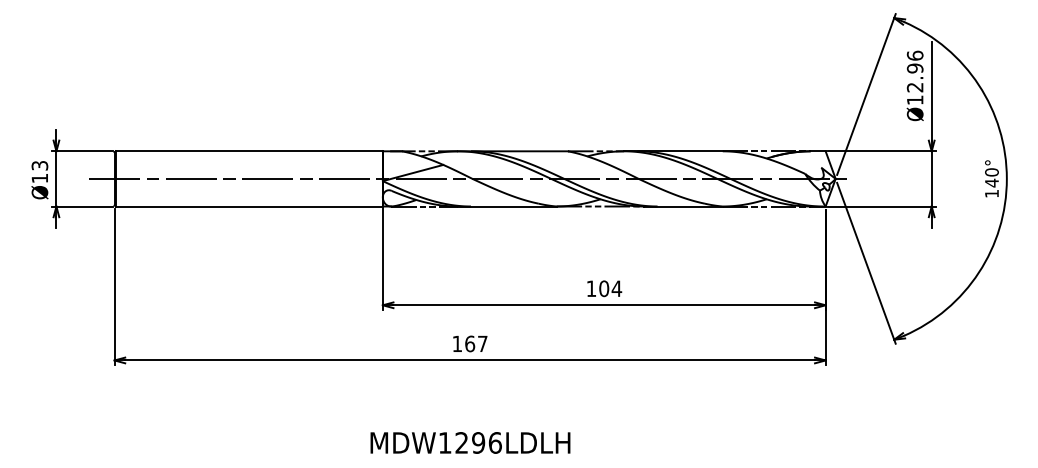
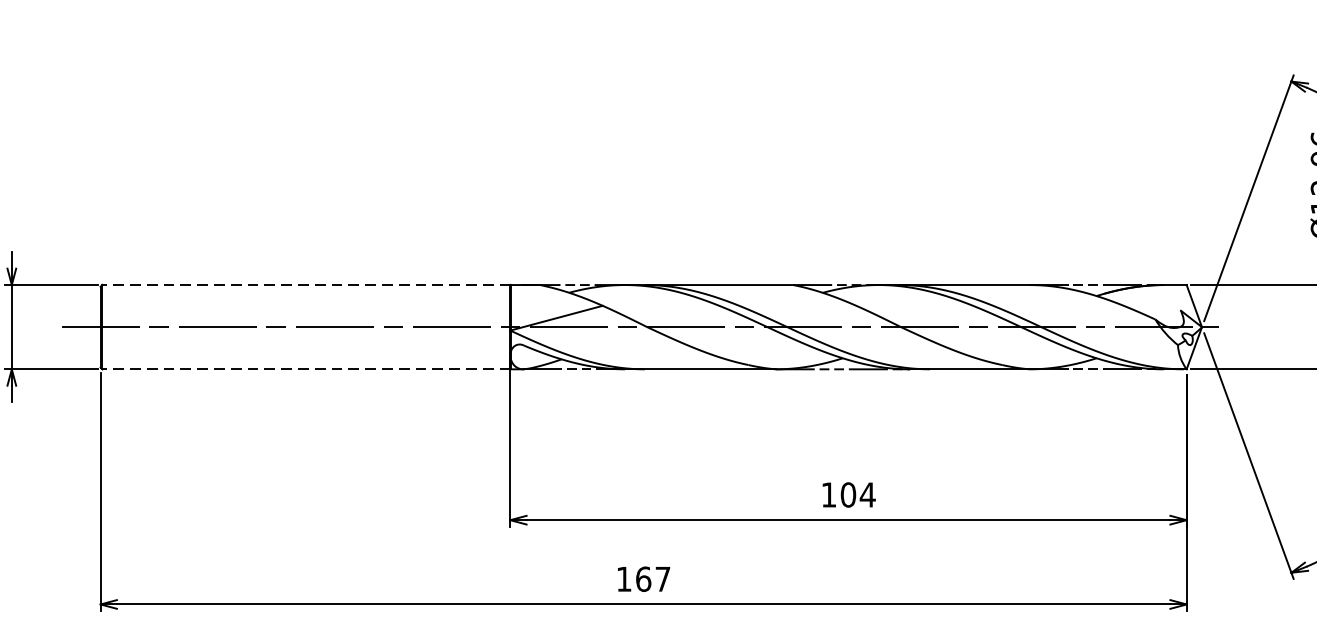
line: (249, 151) -> (306, 285), solid -> dashed
line: (249, 206) -> (306, 369), solid -> dashed

